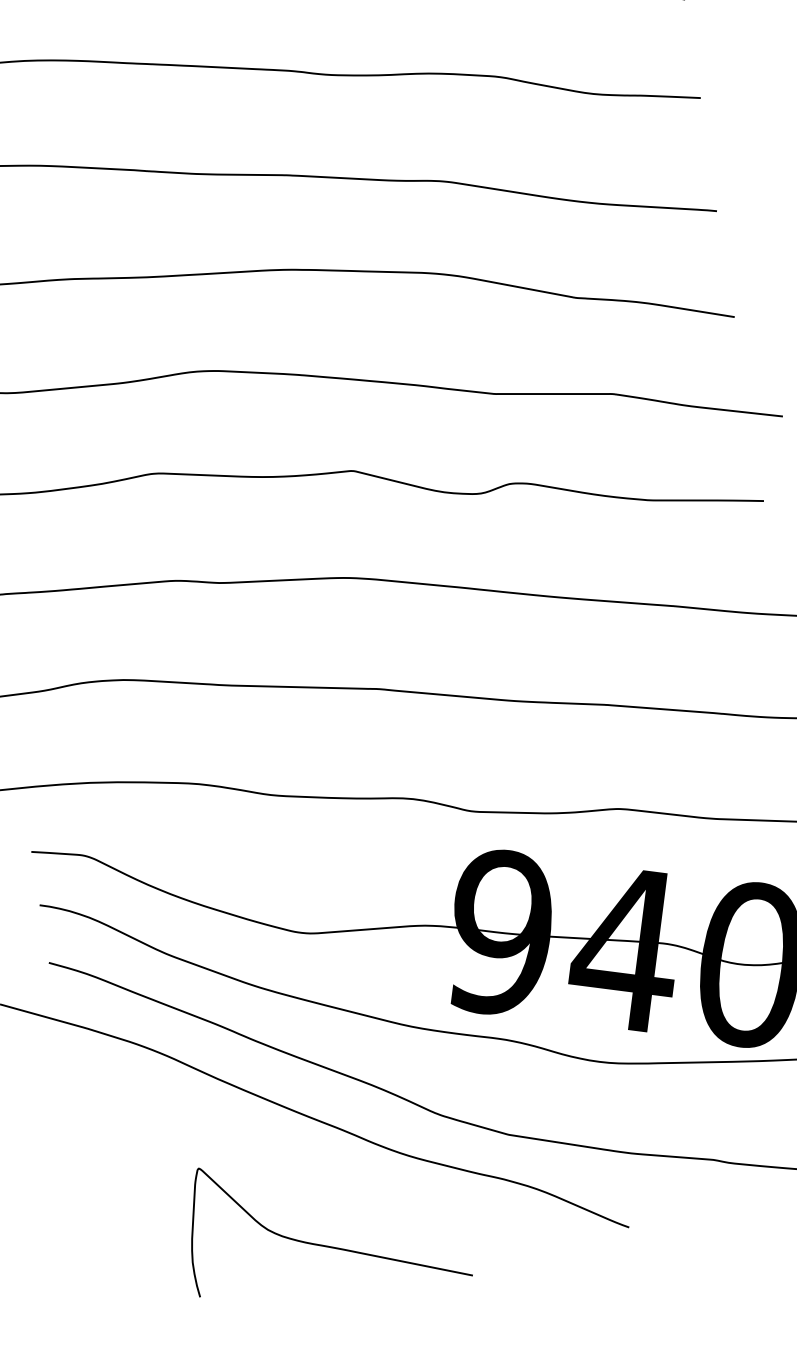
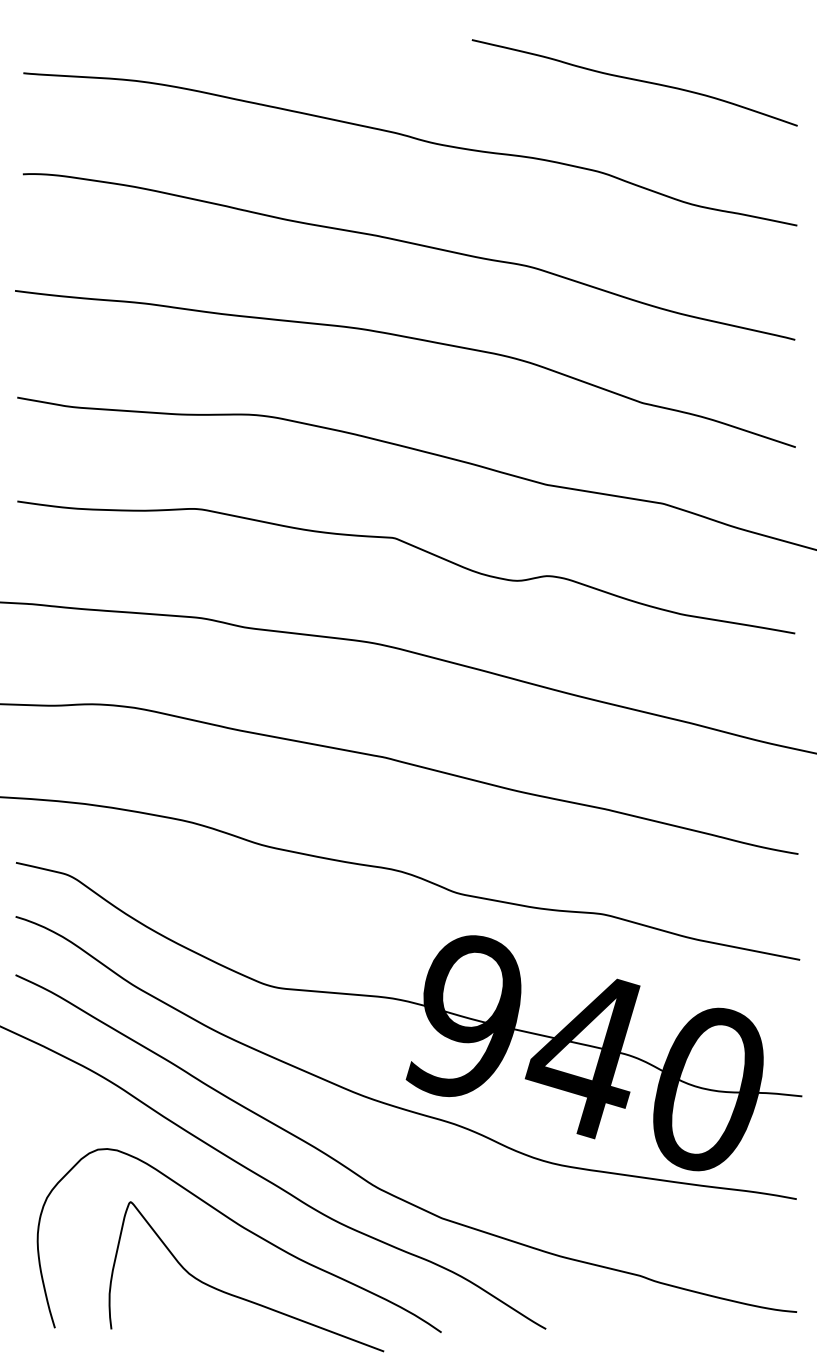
curve: (315, 1177) -> (244, 1229), added

